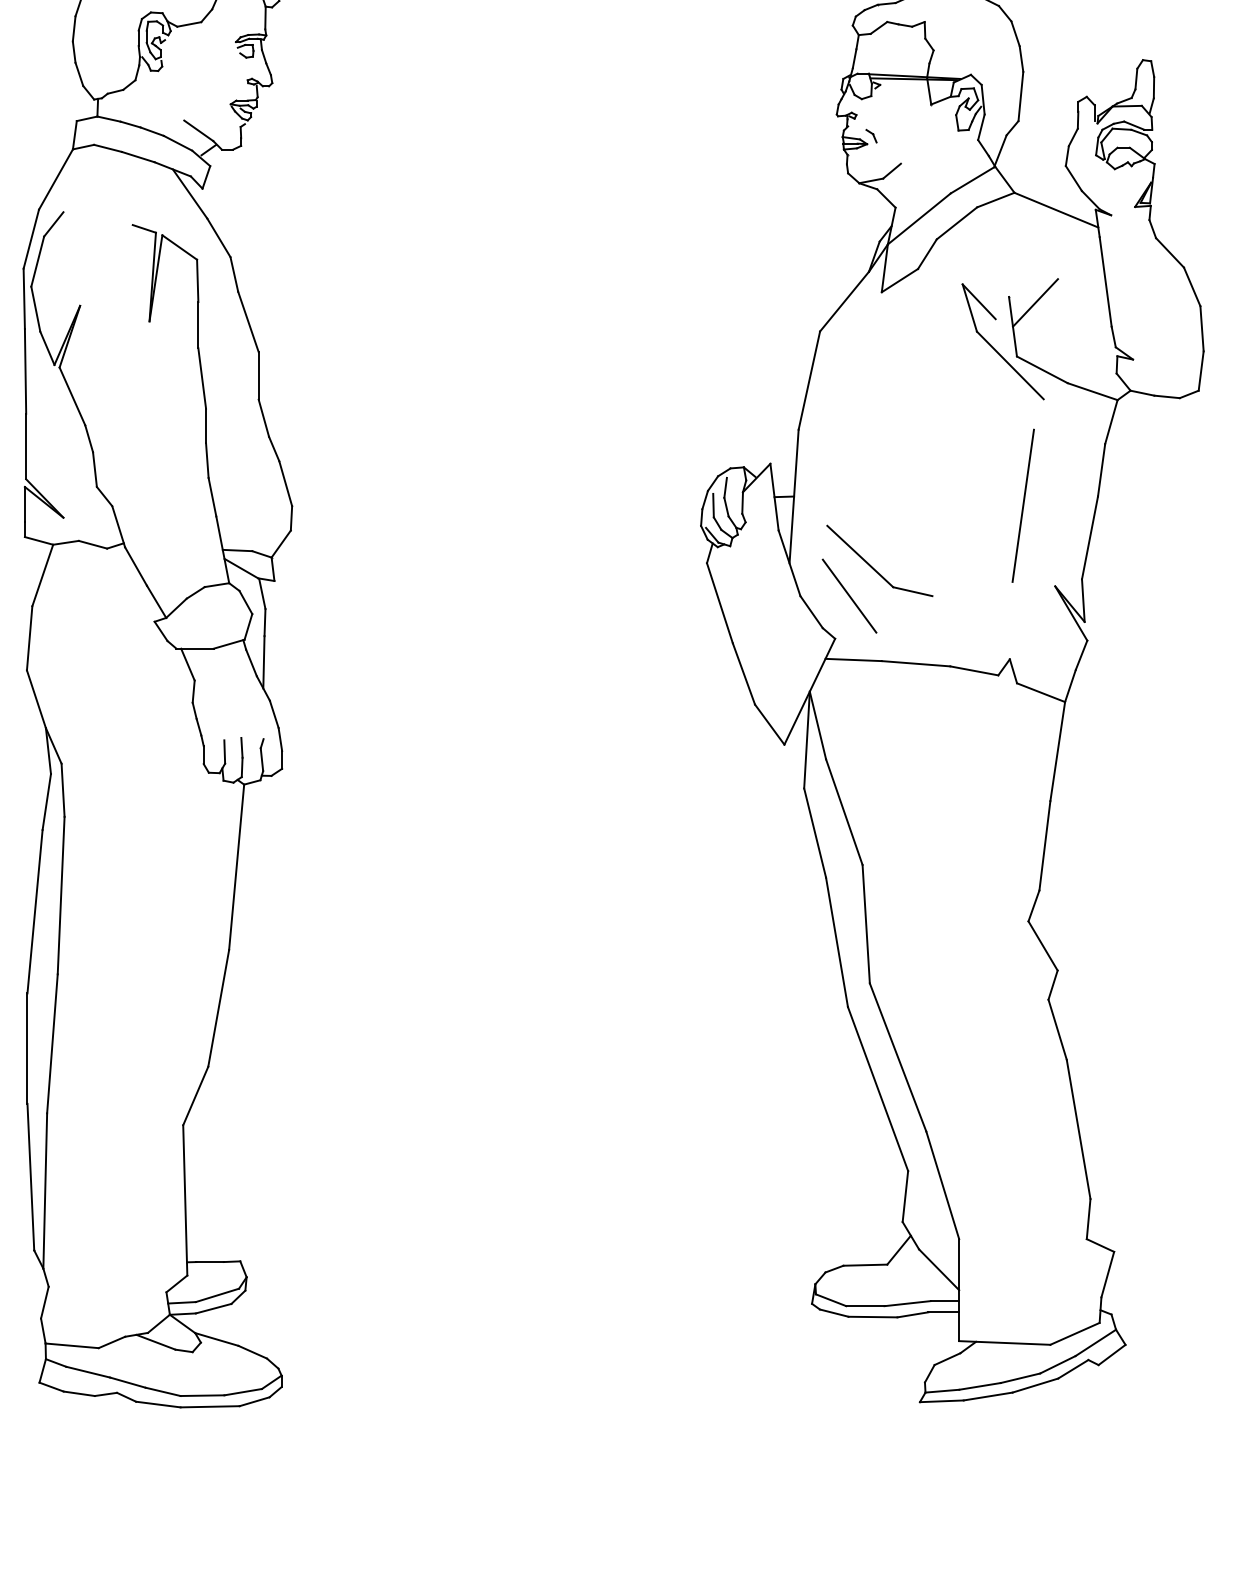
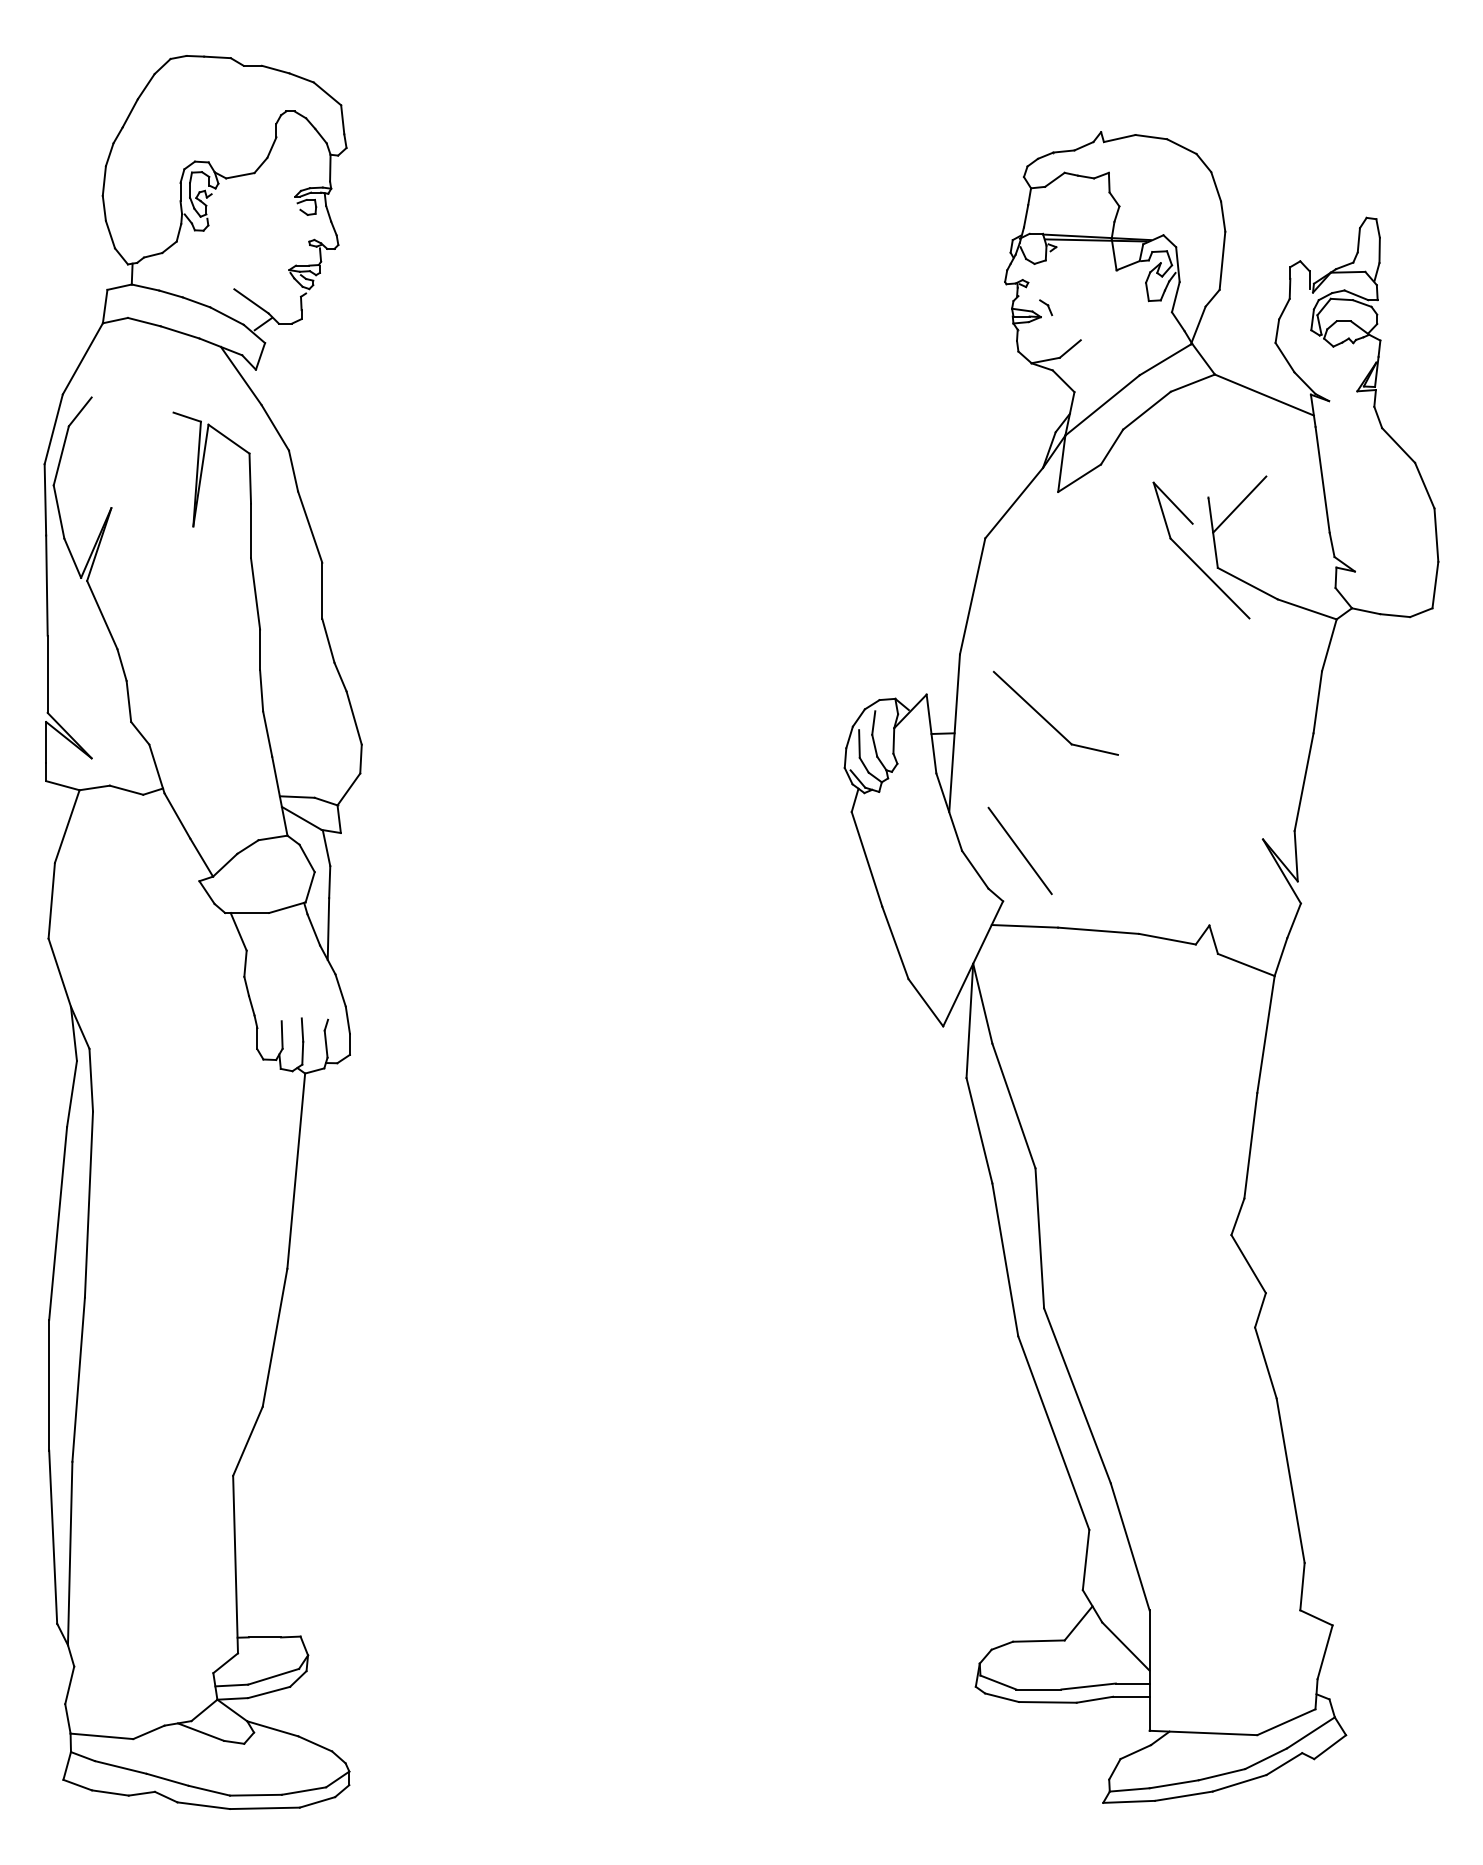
line: (1022, 506) -> (1224, 744), removed
part: (872, 566) -> (1047, 720), moved

